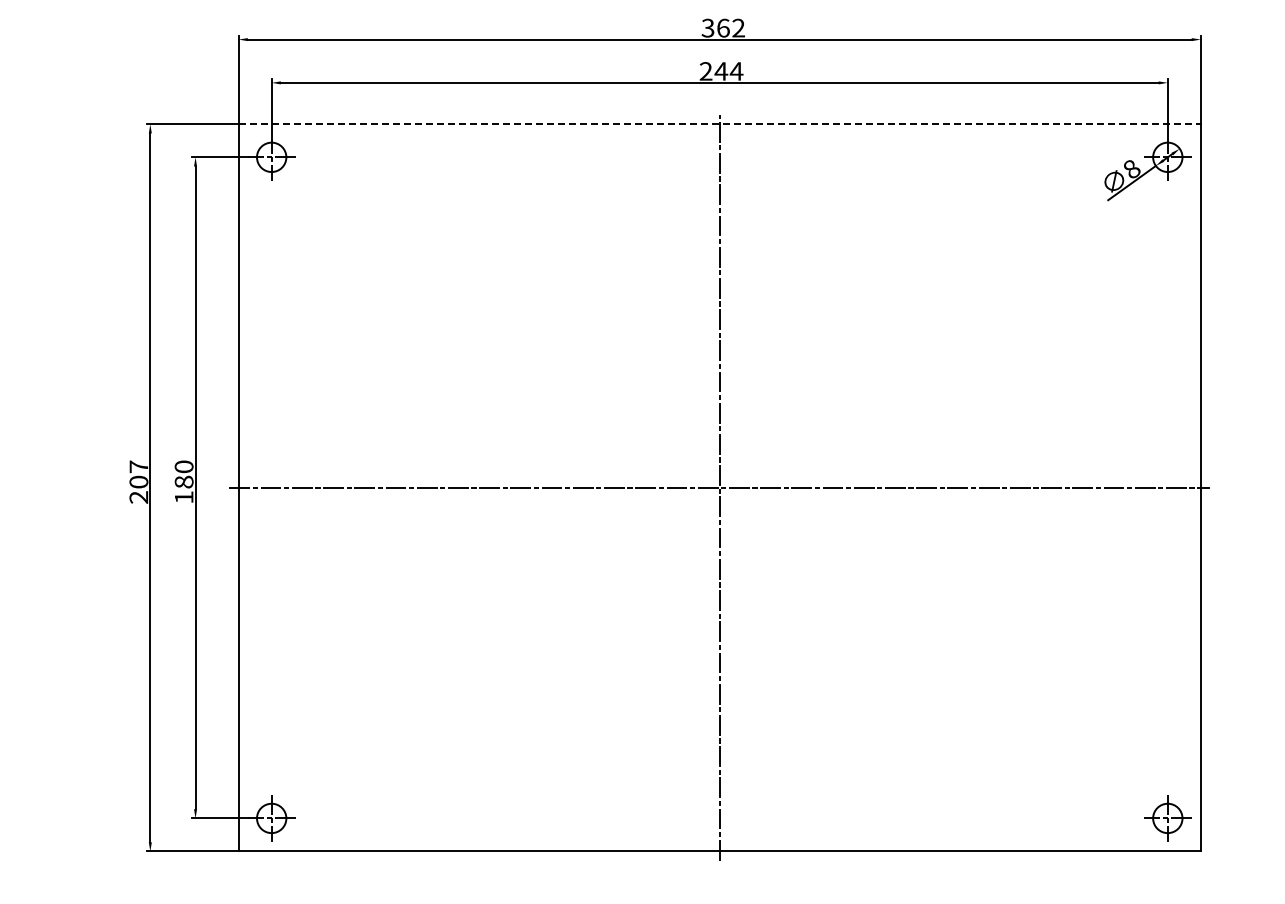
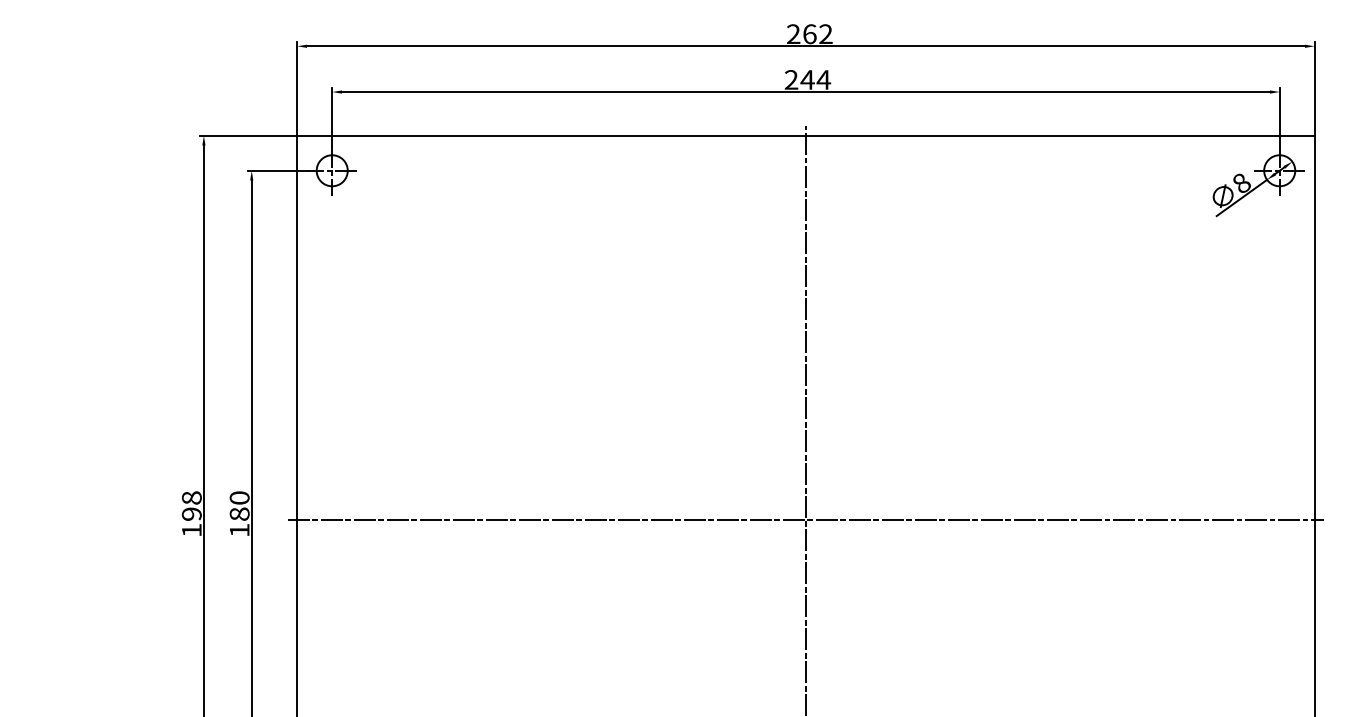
text: (707, 28) -> (793, 34), 362 -> 262
line: (720, 124) -> (806, 136), dashed -> solid
text: (138, 481) -> (191, 513), 207 -> 198

